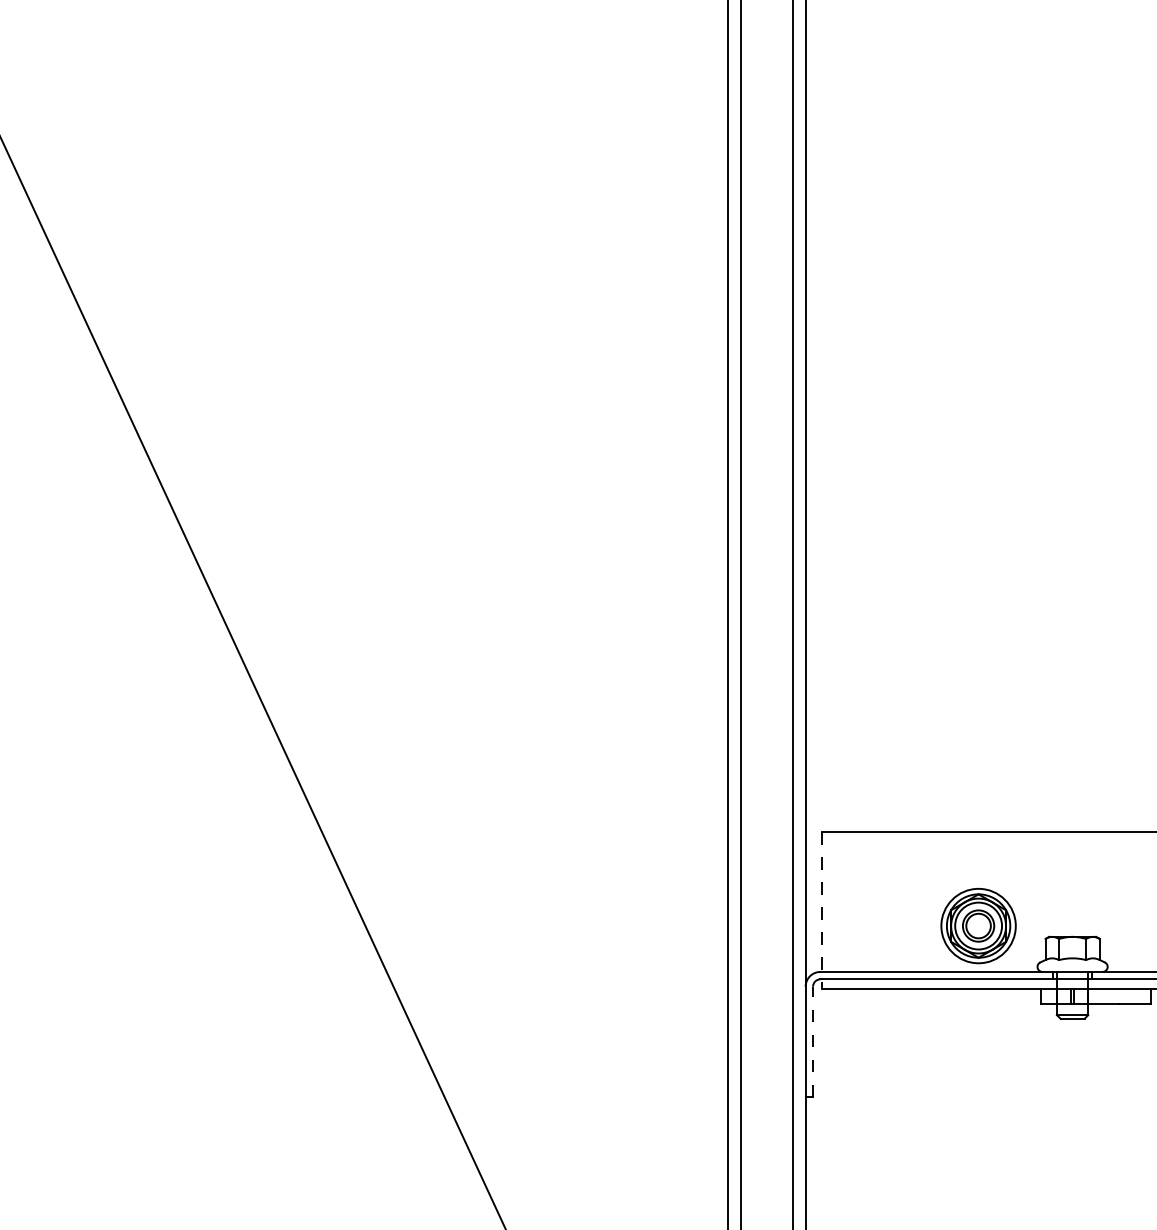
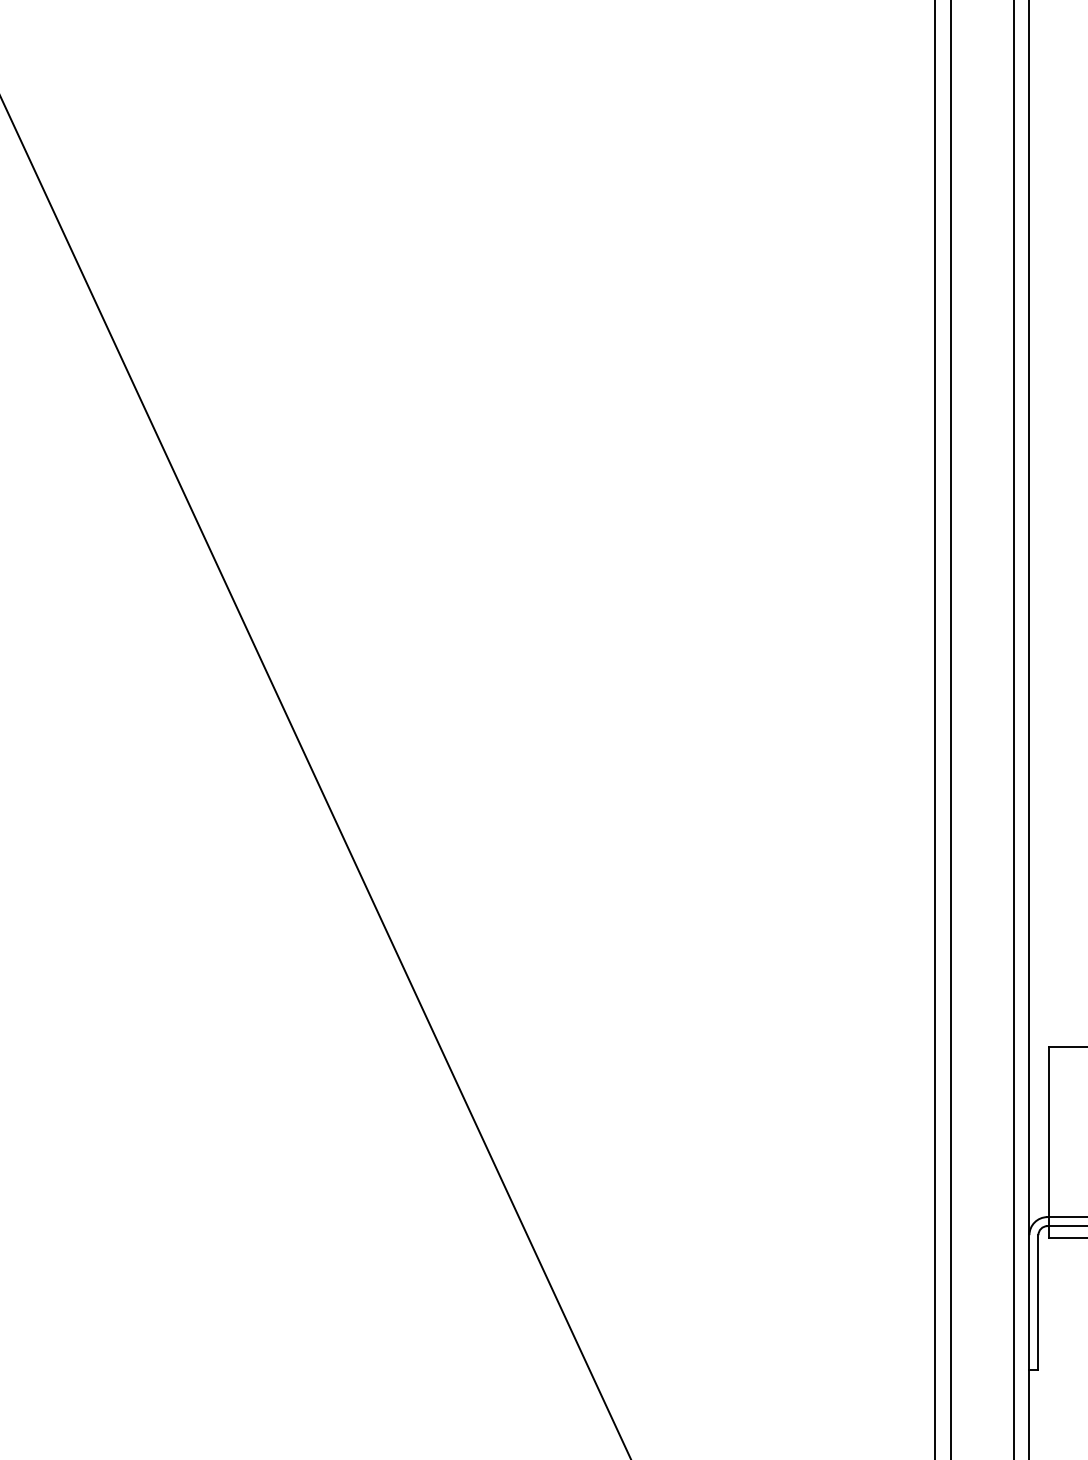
line: (821, 910) -> (1048, 1142), dashed -> solid
line: (813, 1041) -> (1038, 1301), dashed -> solid

